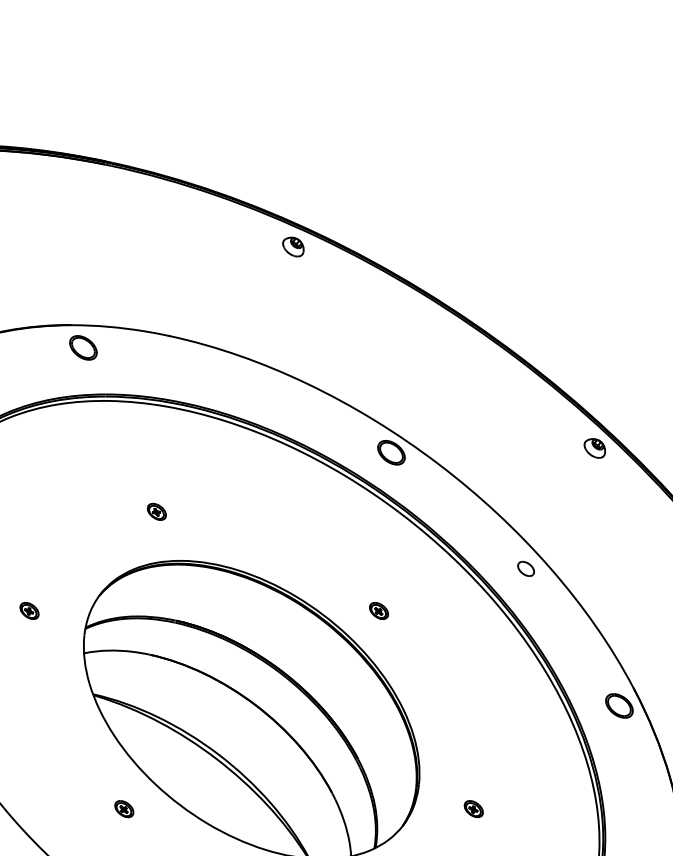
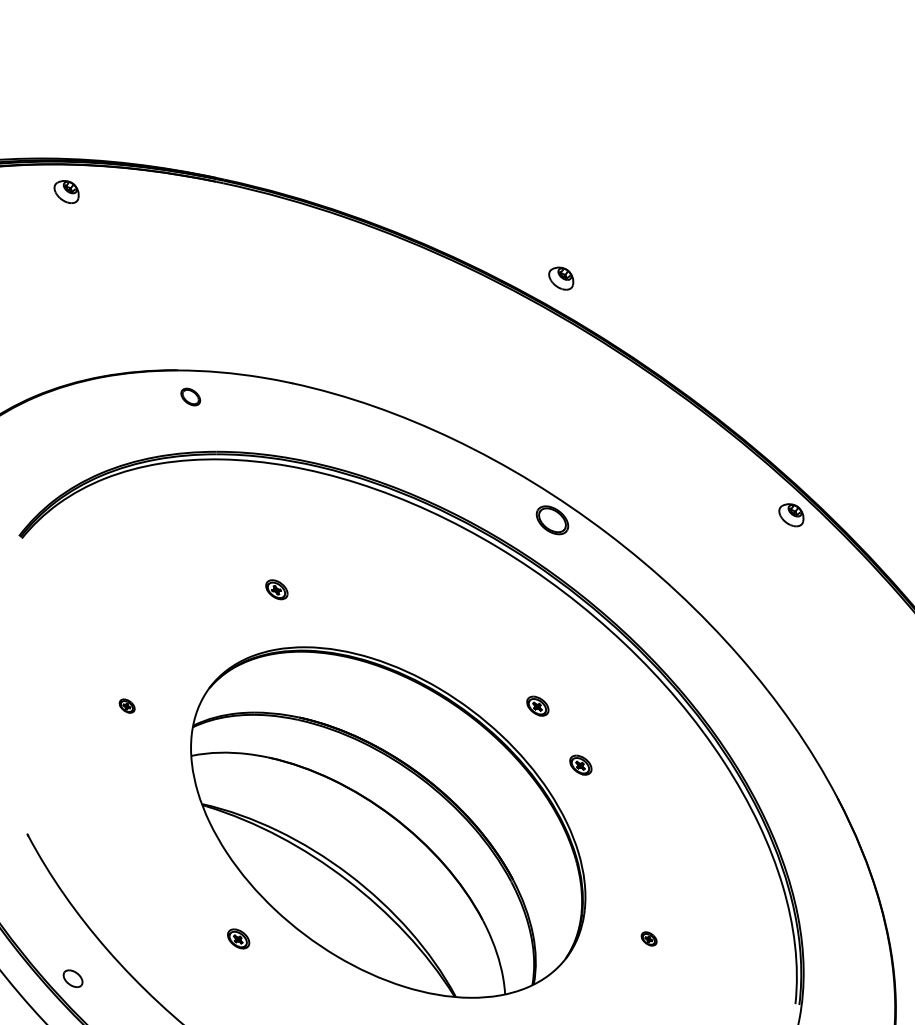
part: (293, 246) -> (561, 278), moved
part: (83, 347) -> (190, 396), size x0.6
part: (525, 568) -> (710, 656), removed
part: (28, 610) -> (126, 705), size x0.7
part: (415, 660) -> (580, 764), added
part: (618, 705) -> (819, 817), removed
part: (473, 808) -> (648, 938), size x0.7

